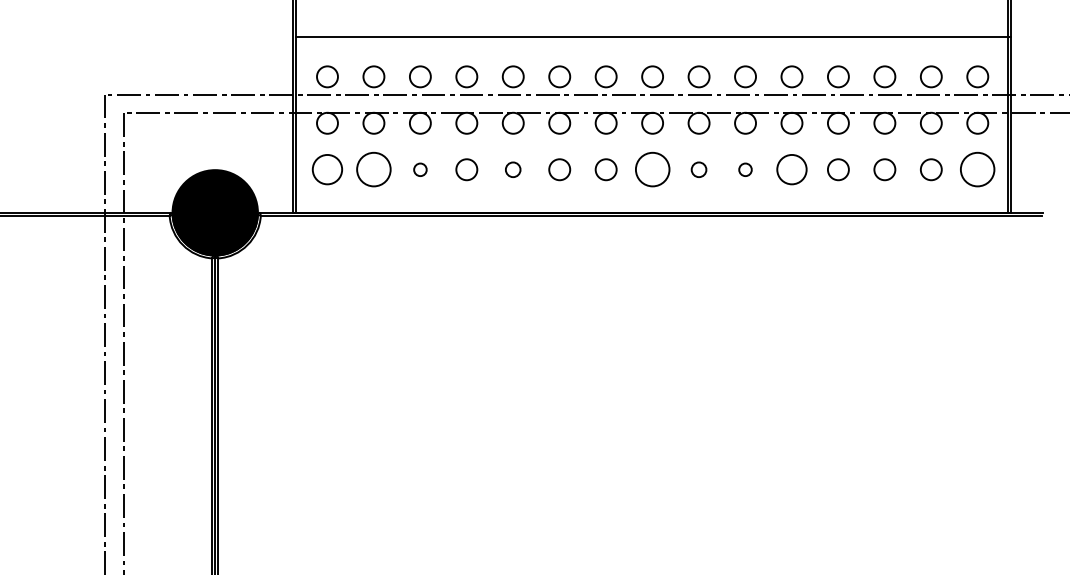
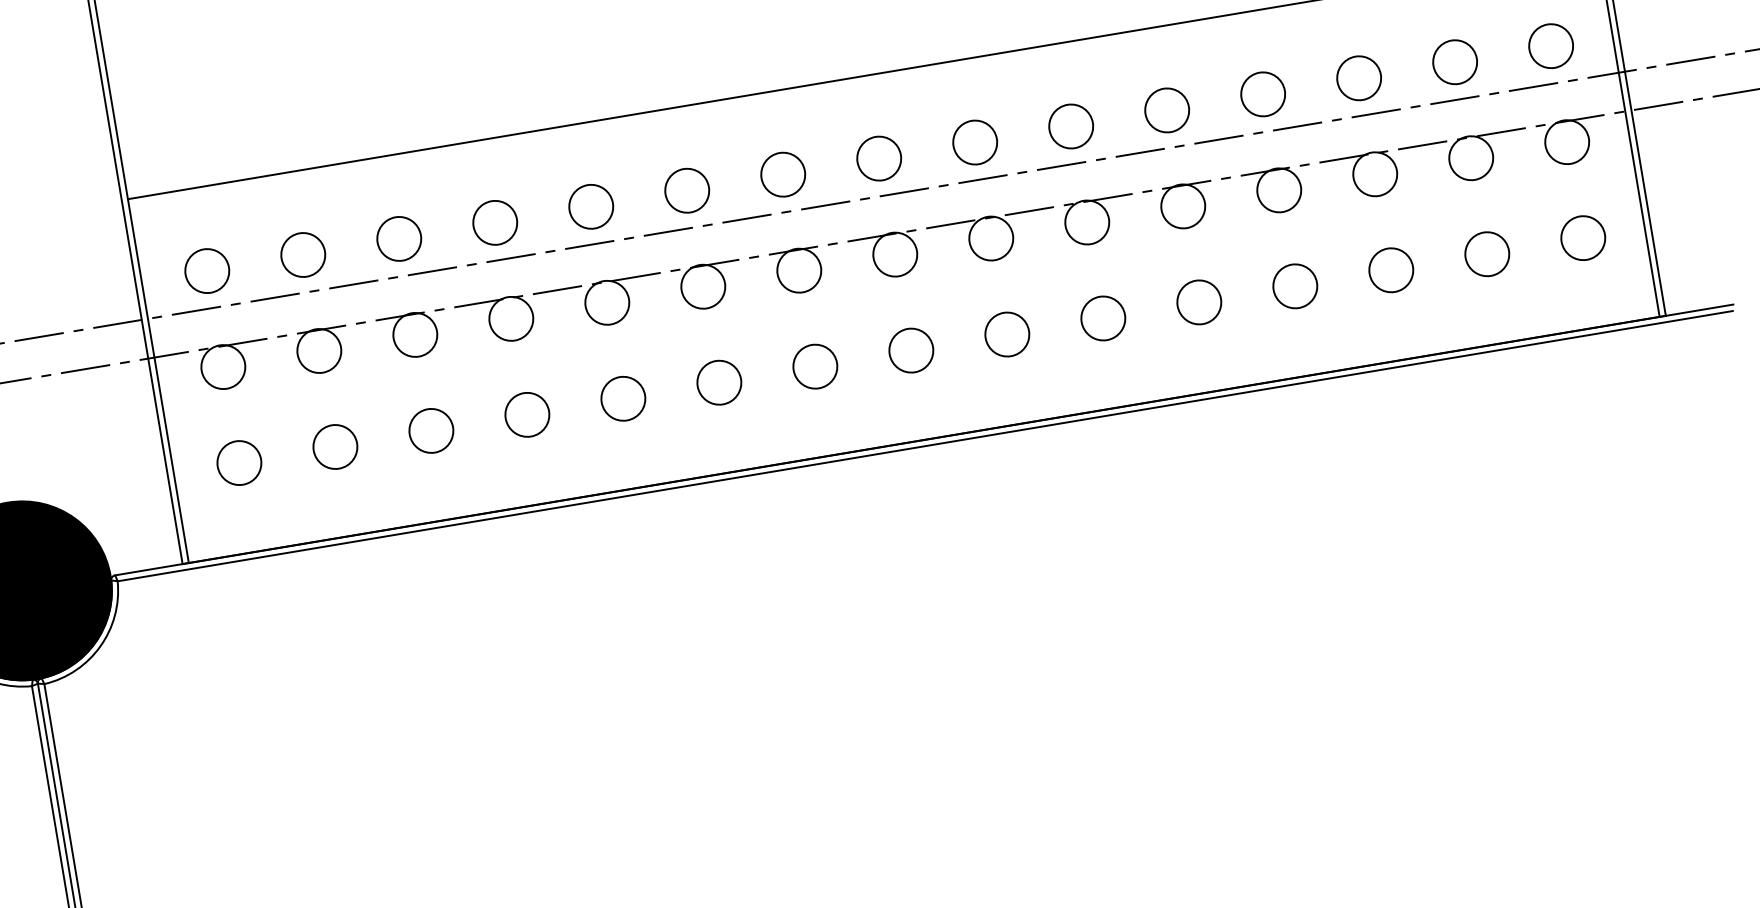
circle: (327, 169) -> (239, 462), size x0.71
circle: (373, 169) -> (334, 446), size x0.62
circle: (420, 169) -> (431, 430), size x1.67
circle: (512, 169) -> (621, 398), size x1.43
circle: (652, 169) -> (910, 350), size x0.62
circle: (698, 169) -> (1006, 334), size x1.43
circle: (745, 169) -> (1103, 317), size x1.67
circle: (791, 169) -> (1198, 302), size x0.71
circle: (977, 169) -> (1582, 237), size x0.62

